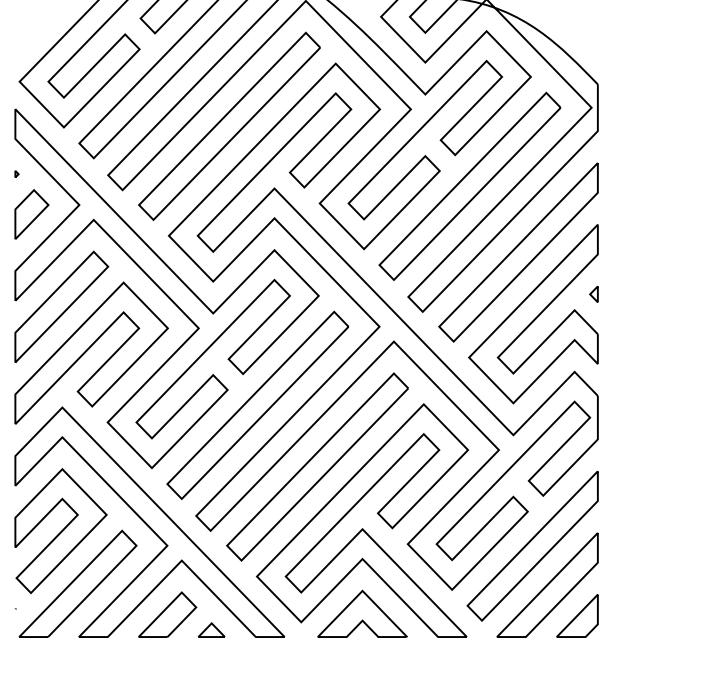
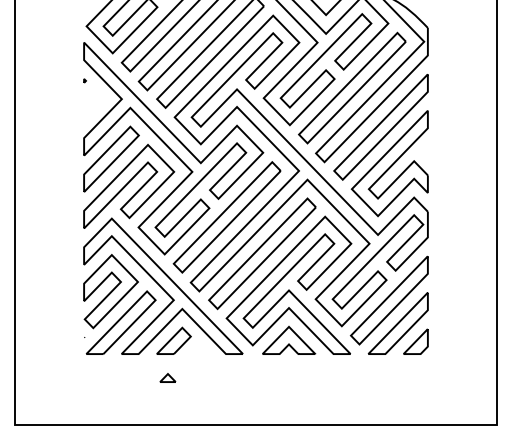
part: (31, 214) -> (93, 104), removed
part: (593, 293) -> (425, 151), removed
part: (210, 629) -> (167, 377), moved

